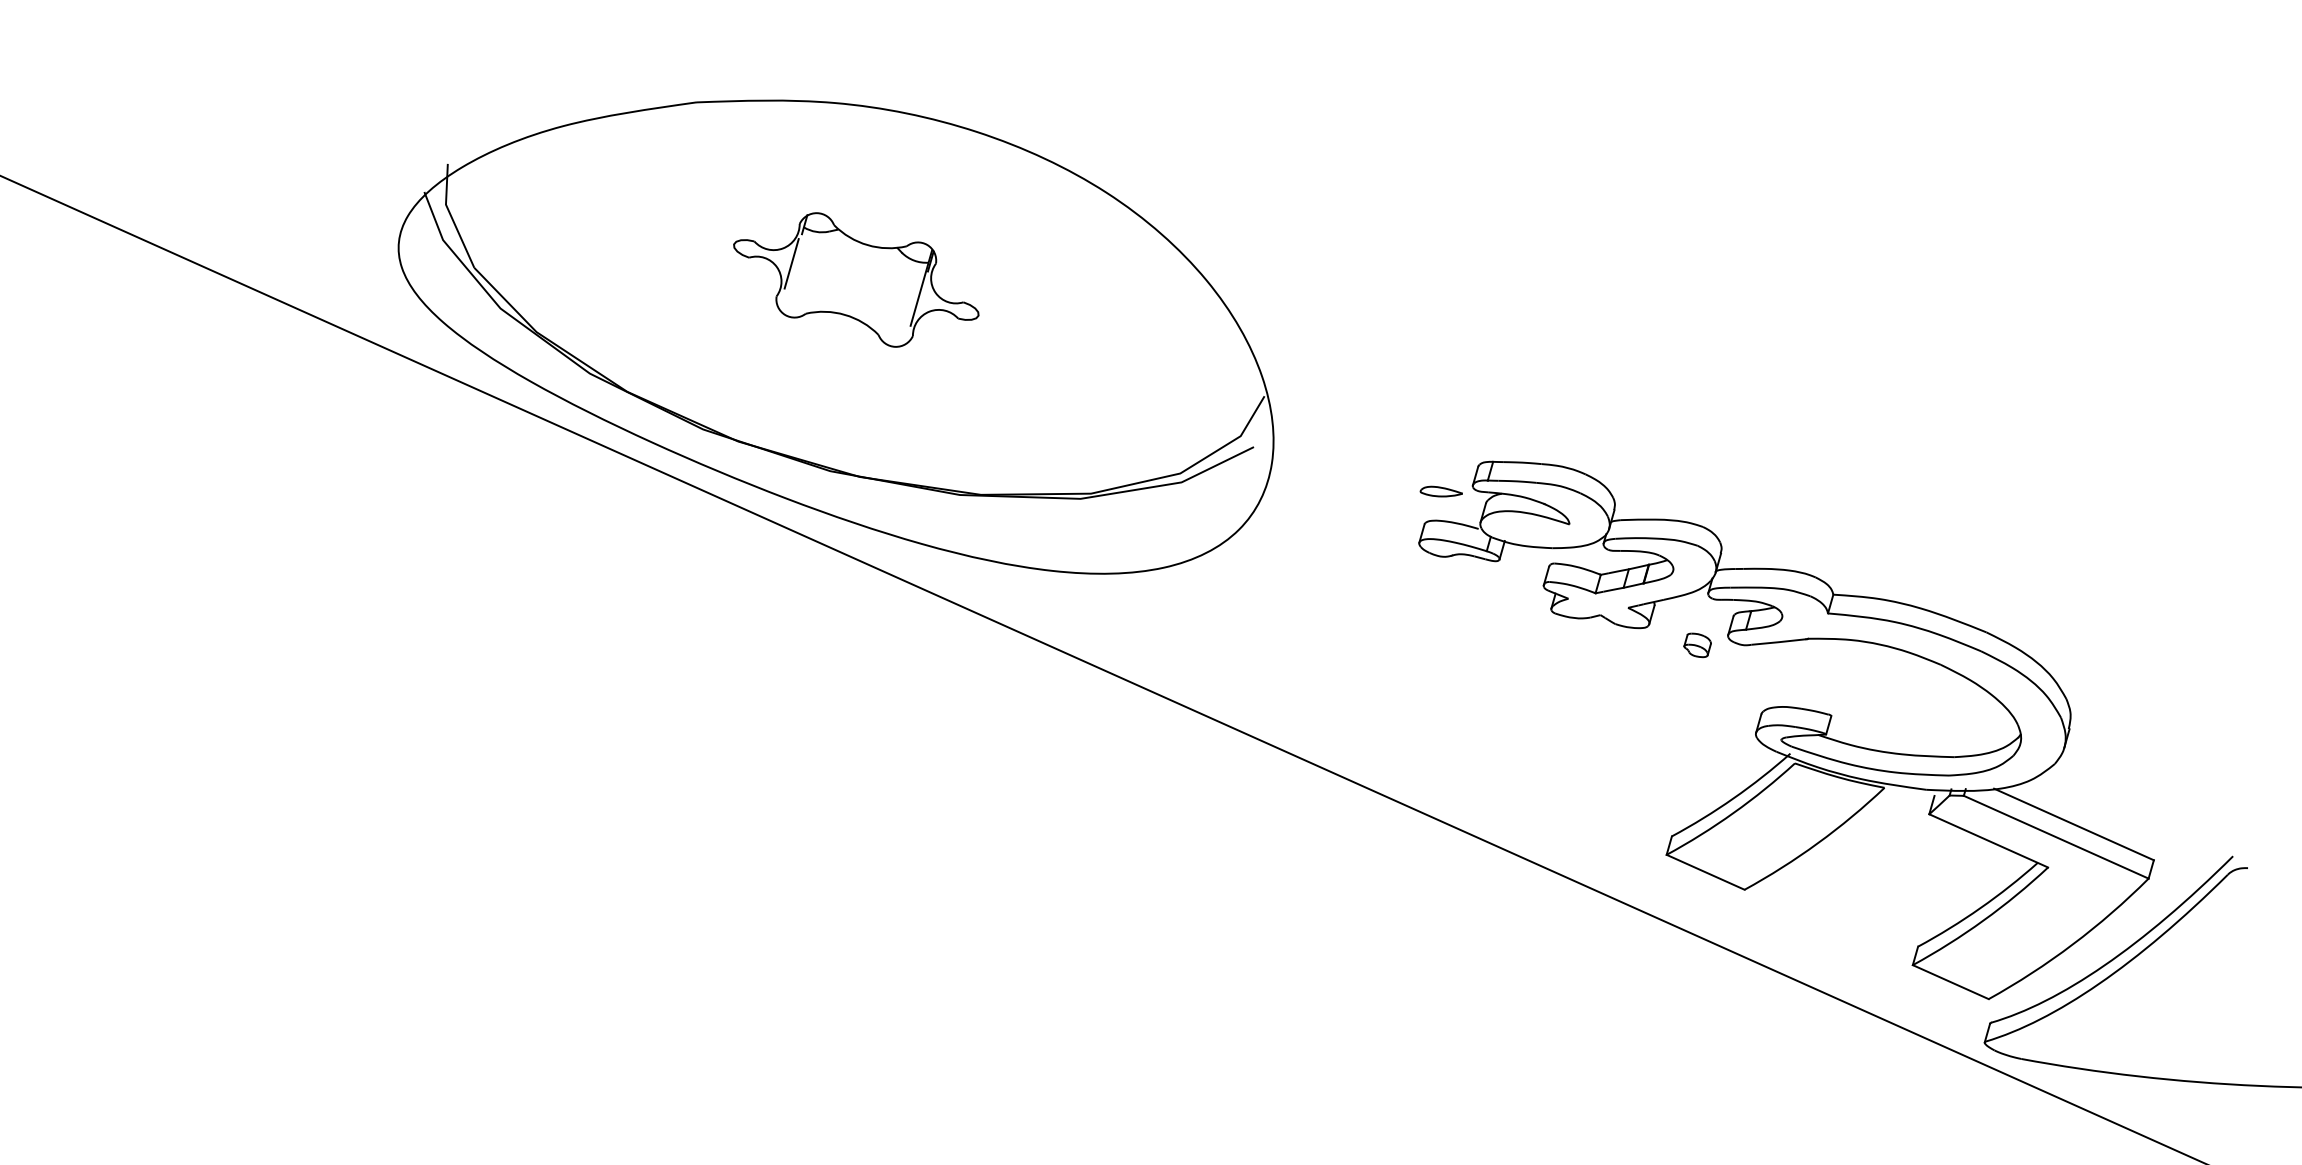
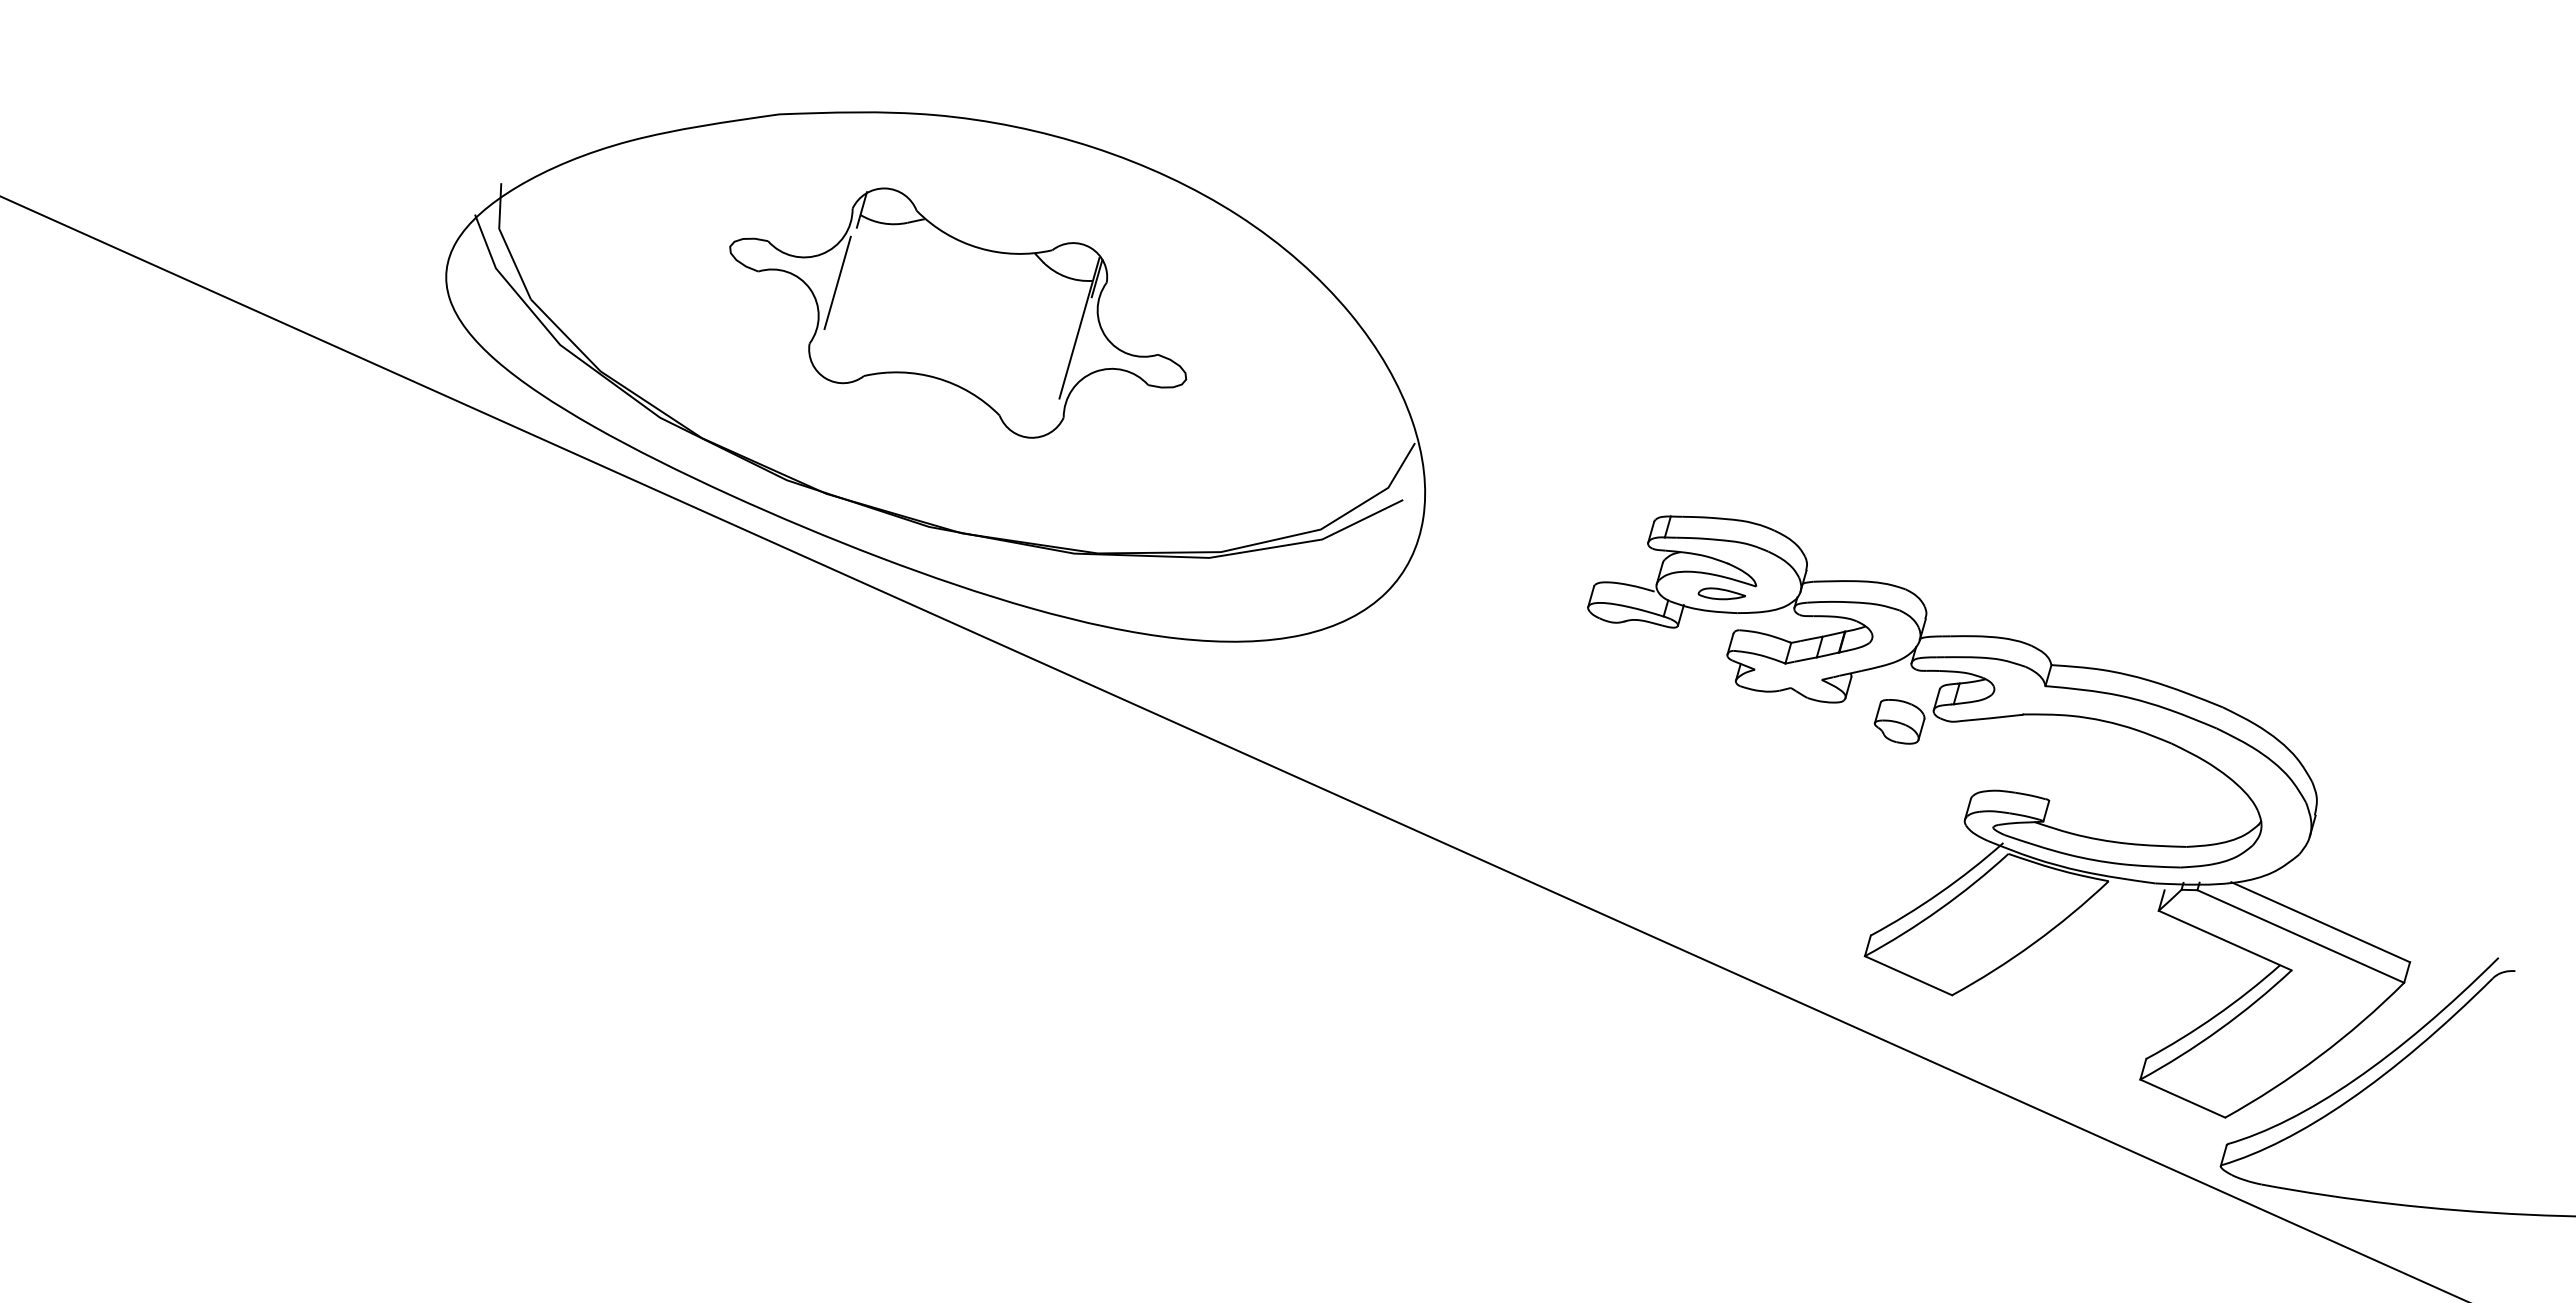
part: (856, 279) -> (958, 312), size x1.67
part: (1441, 491) -> (1721, 593), moved
part: (1697, 645) -> (1899, 721), size x1.67

